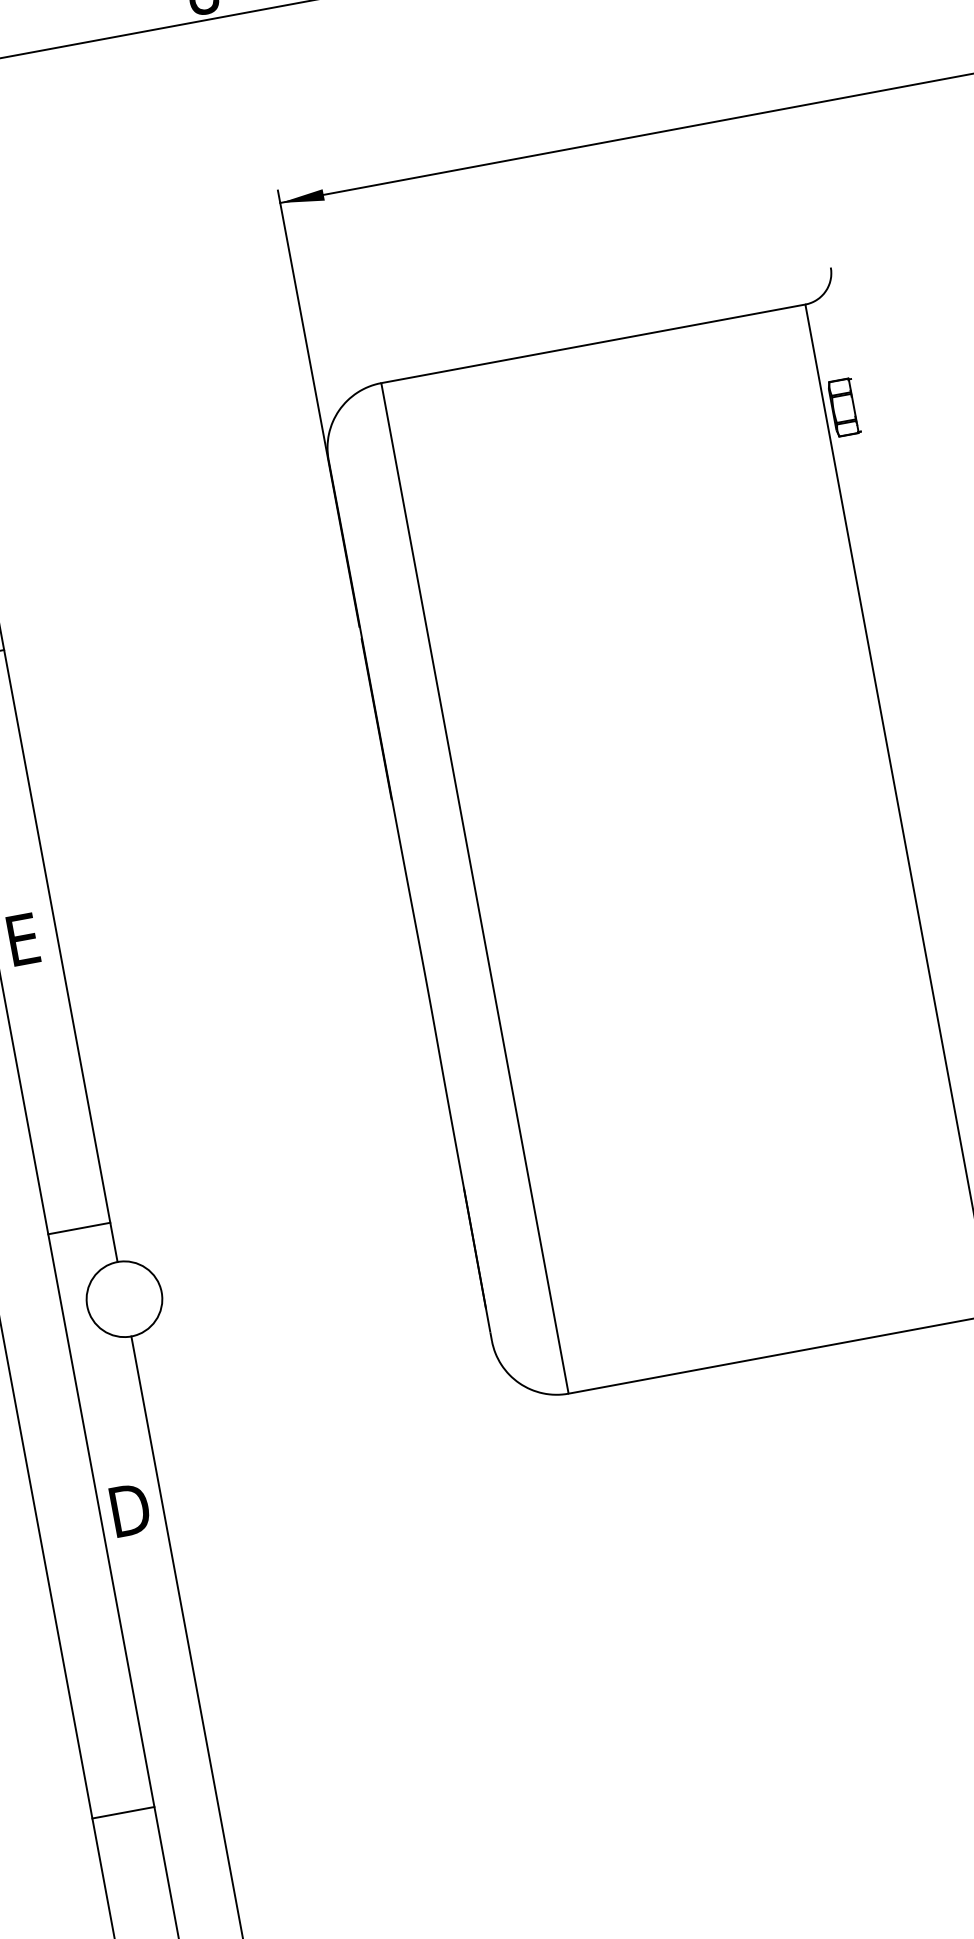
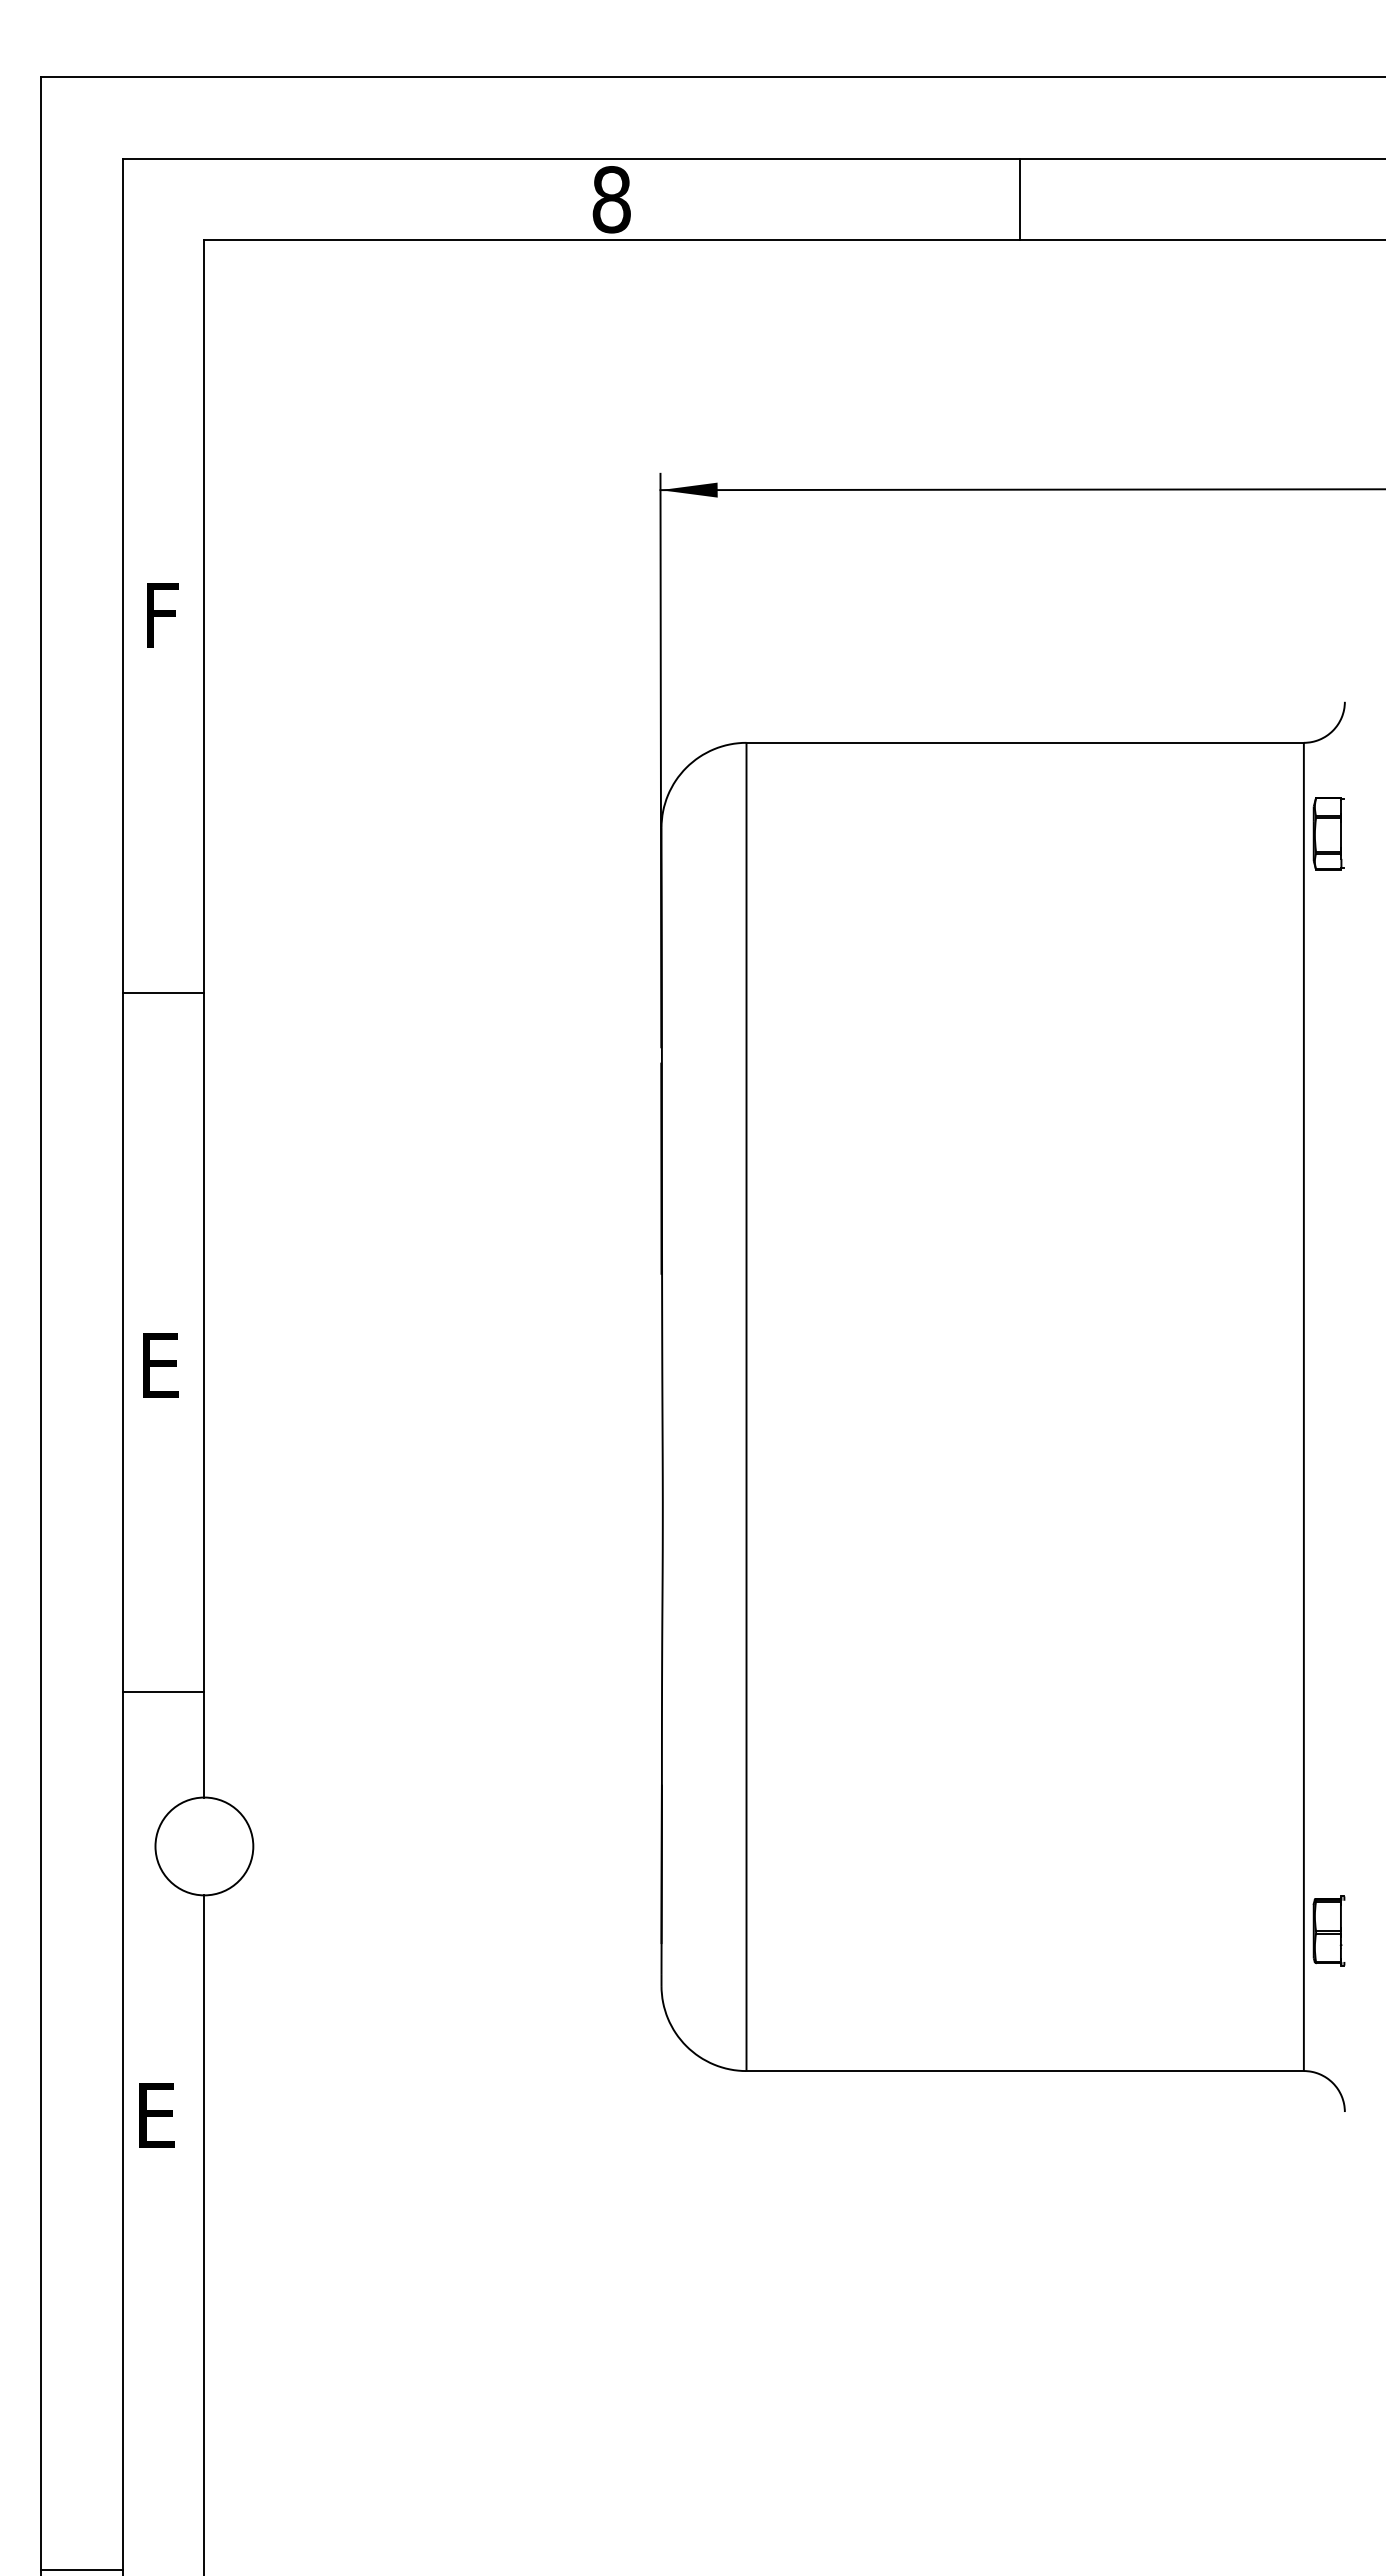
part: (843, 407) -> (1328, 833), moved
line: (79, 1228) -> (163, 1691), moved
text: (130, 1509) -> (162, 2115), D -> E
line: (122, 1812) -> (81, 2569), moved

